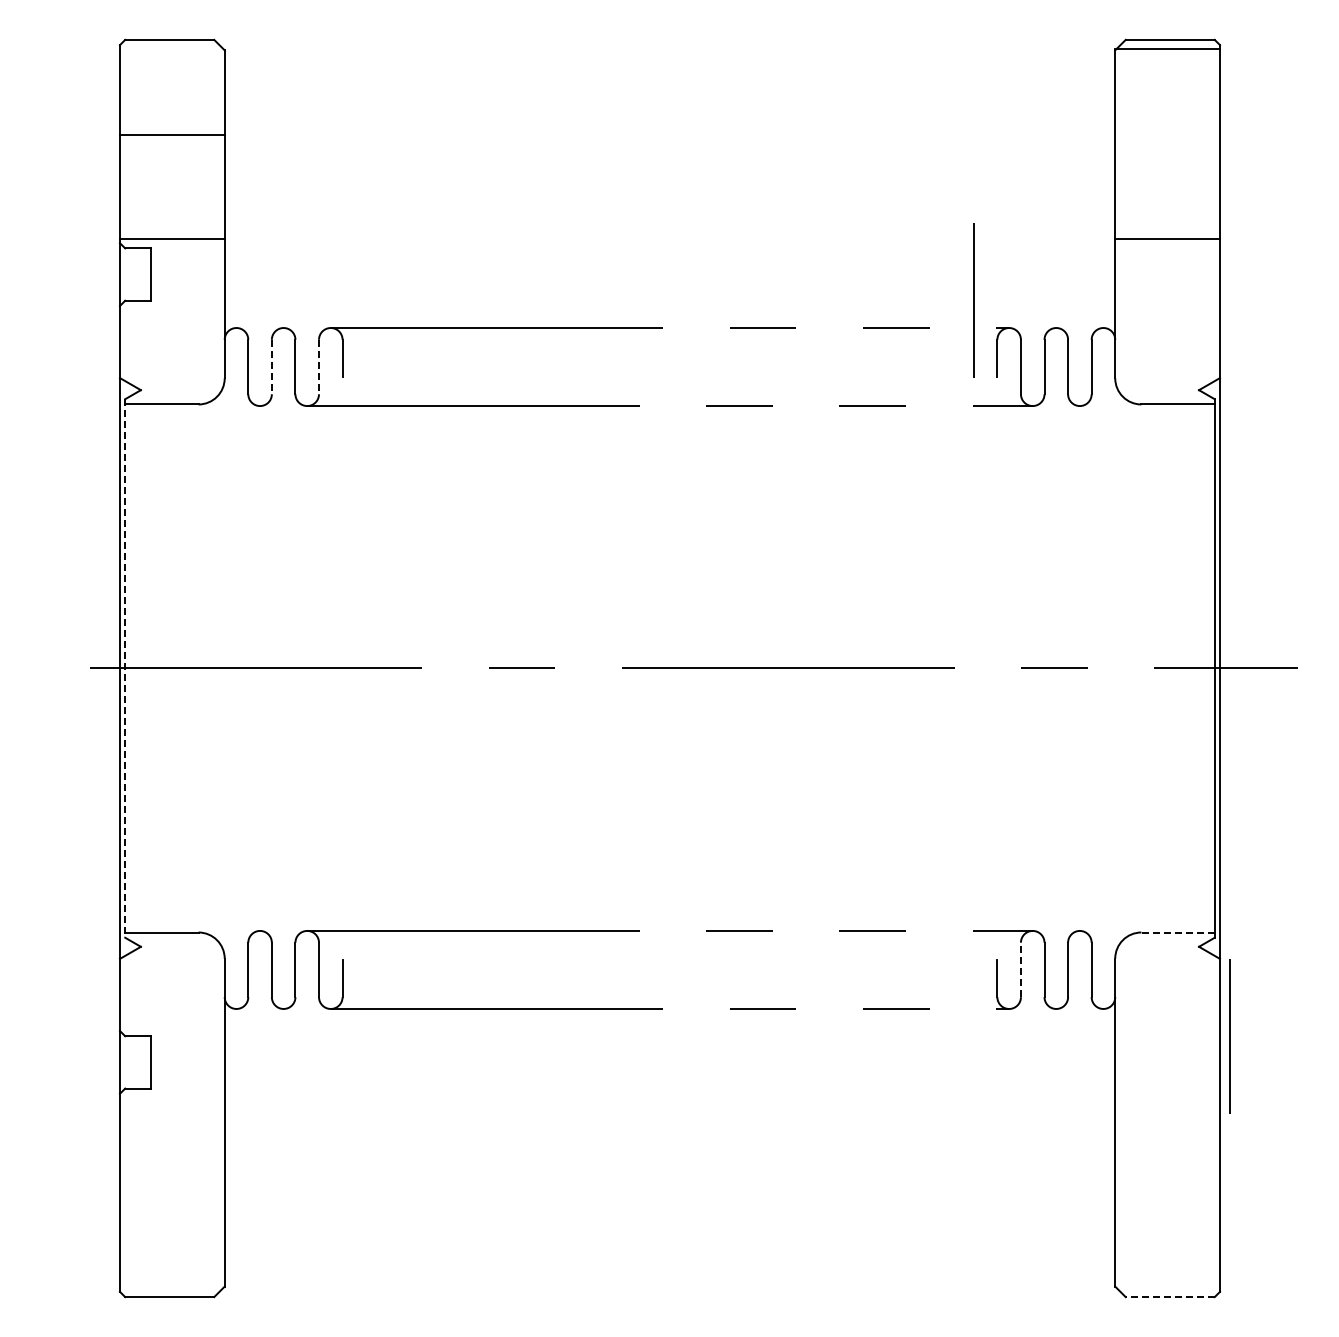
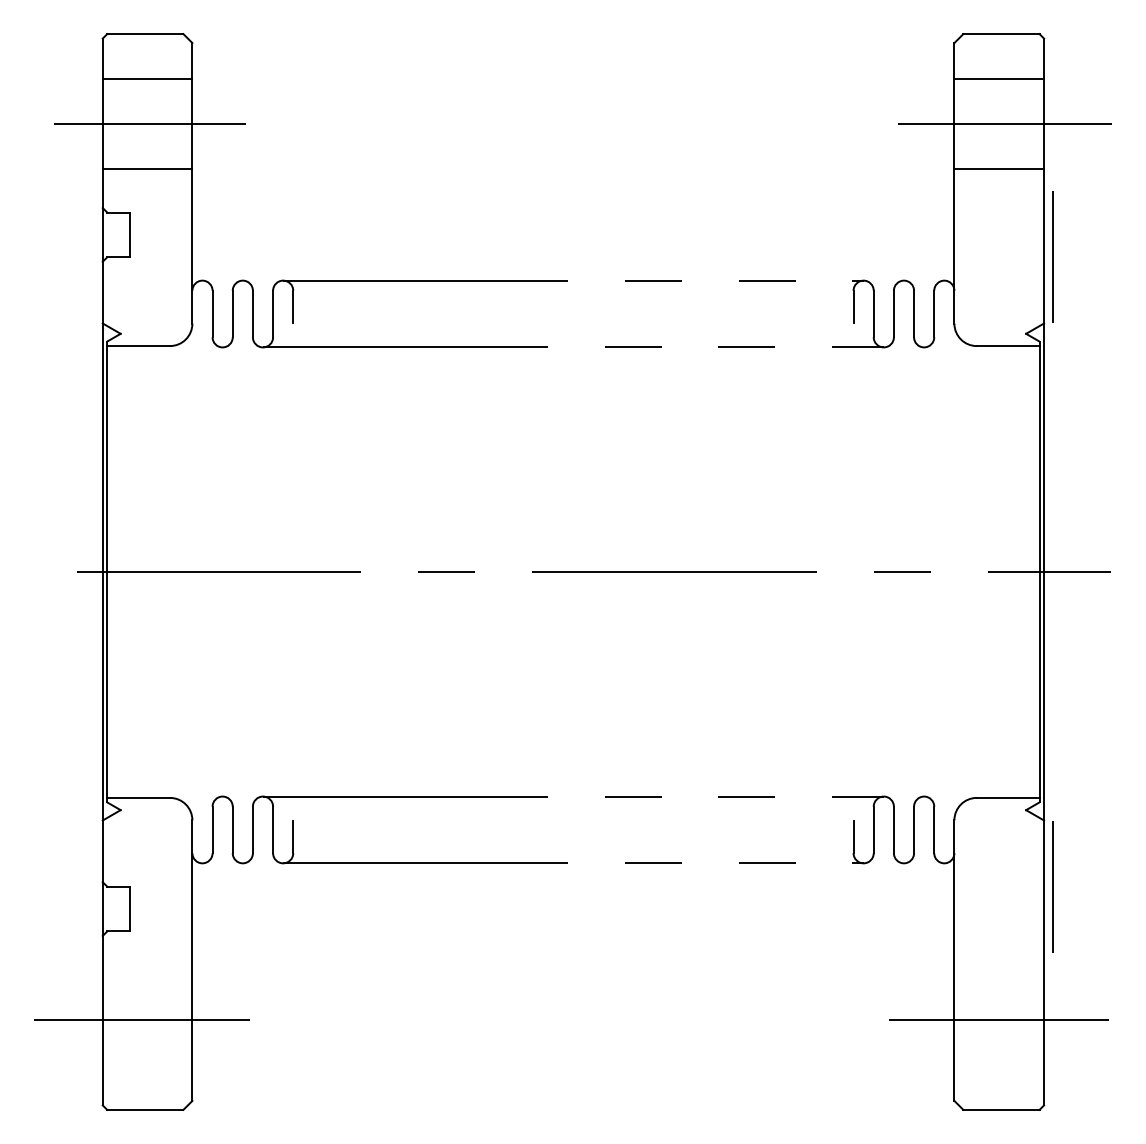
line: (1167, 49) -> (999, 79), moved
line: (171, 135) -> (146, 79), moved
line: (175, 144) -> (150, 123), added
line: (1173, 144) -> (1004, 123), added
line: (171, 239) -> (146, 168), moved
line: (1167, 239) -> (999, 168), moved
line: (973, 300) -> (1052, 257), moved
line: (271, 367) -> (232, 314), dashed -> solid
line: (319, 367) -> (273, 314), dashed -> solid
line: (125, 668) -> (107, 572), dashed -> solid
line: (1178, 932) -> (1008, 797), dashed -> solid
line: (1020, 969) -> (873, 829), dashed -> solid
line: (166, 1192) -> (142, 1020), added
line: (1167, 1192) -> (999, 1020), added
line: (1170, 1297) -> (1001, 1110), dashed -> solid

